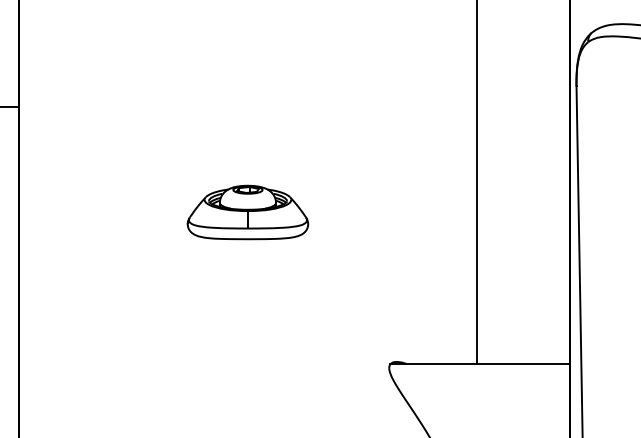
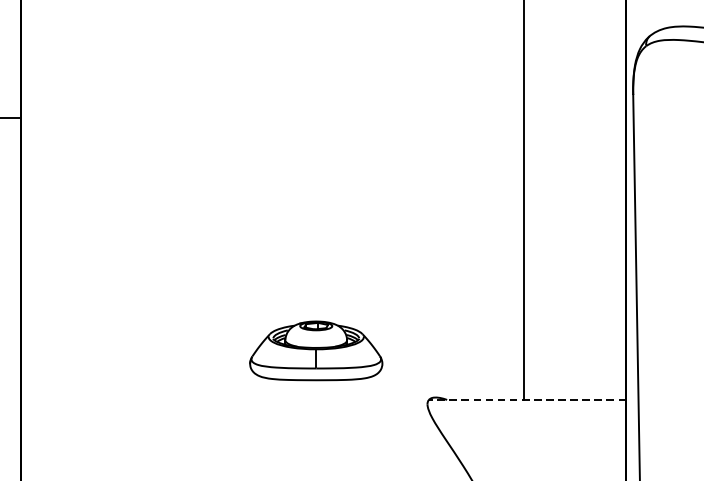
part: (247, 212) -> (315, 350), moved
line: (480, 364) -> (527, 400), solid -> dashed

